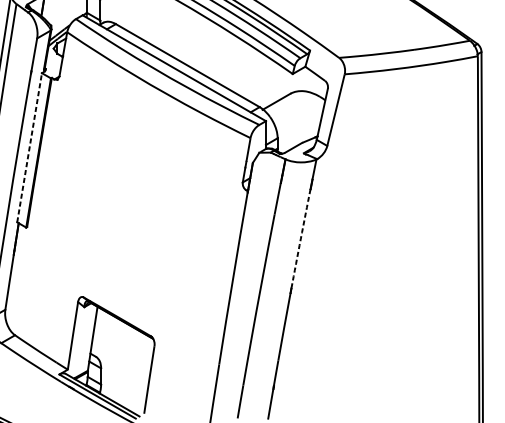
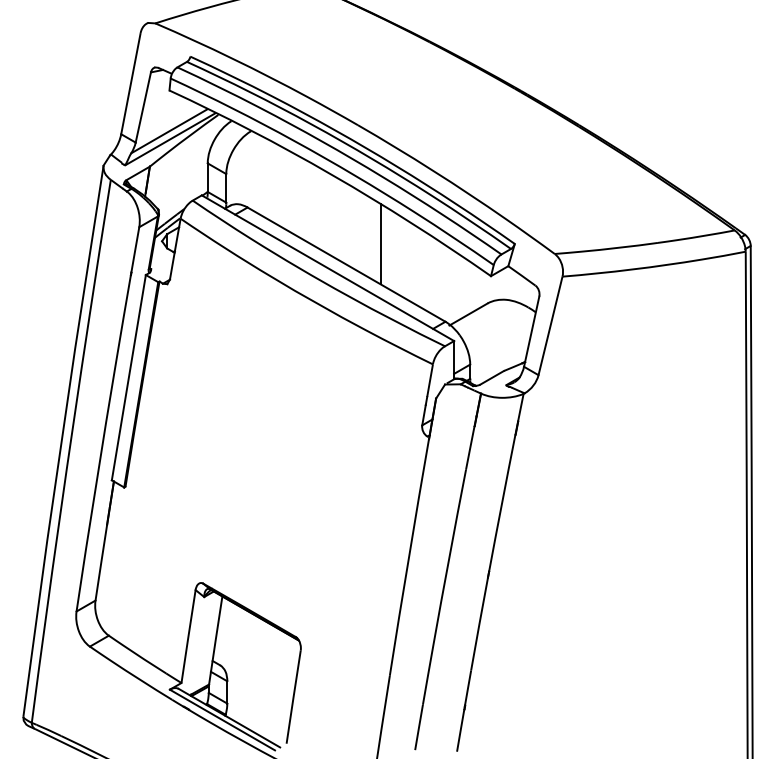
line: (212, 50) -> (380, 244), added
line: (29, 147) -> (128, 377), dashed -> solid
arc: (301, 239) -> (502, 503), dashed -> solid

